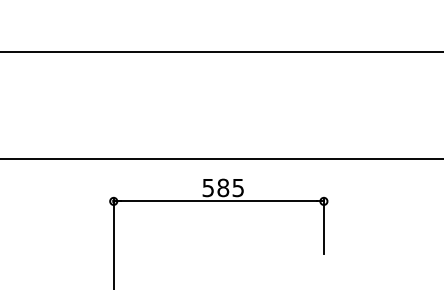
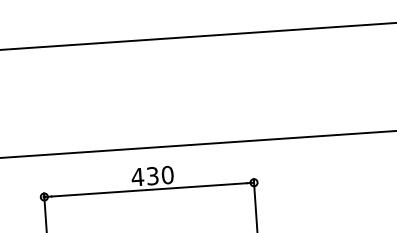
text: (223, 187) -> (152, 175), 585 -> 430

